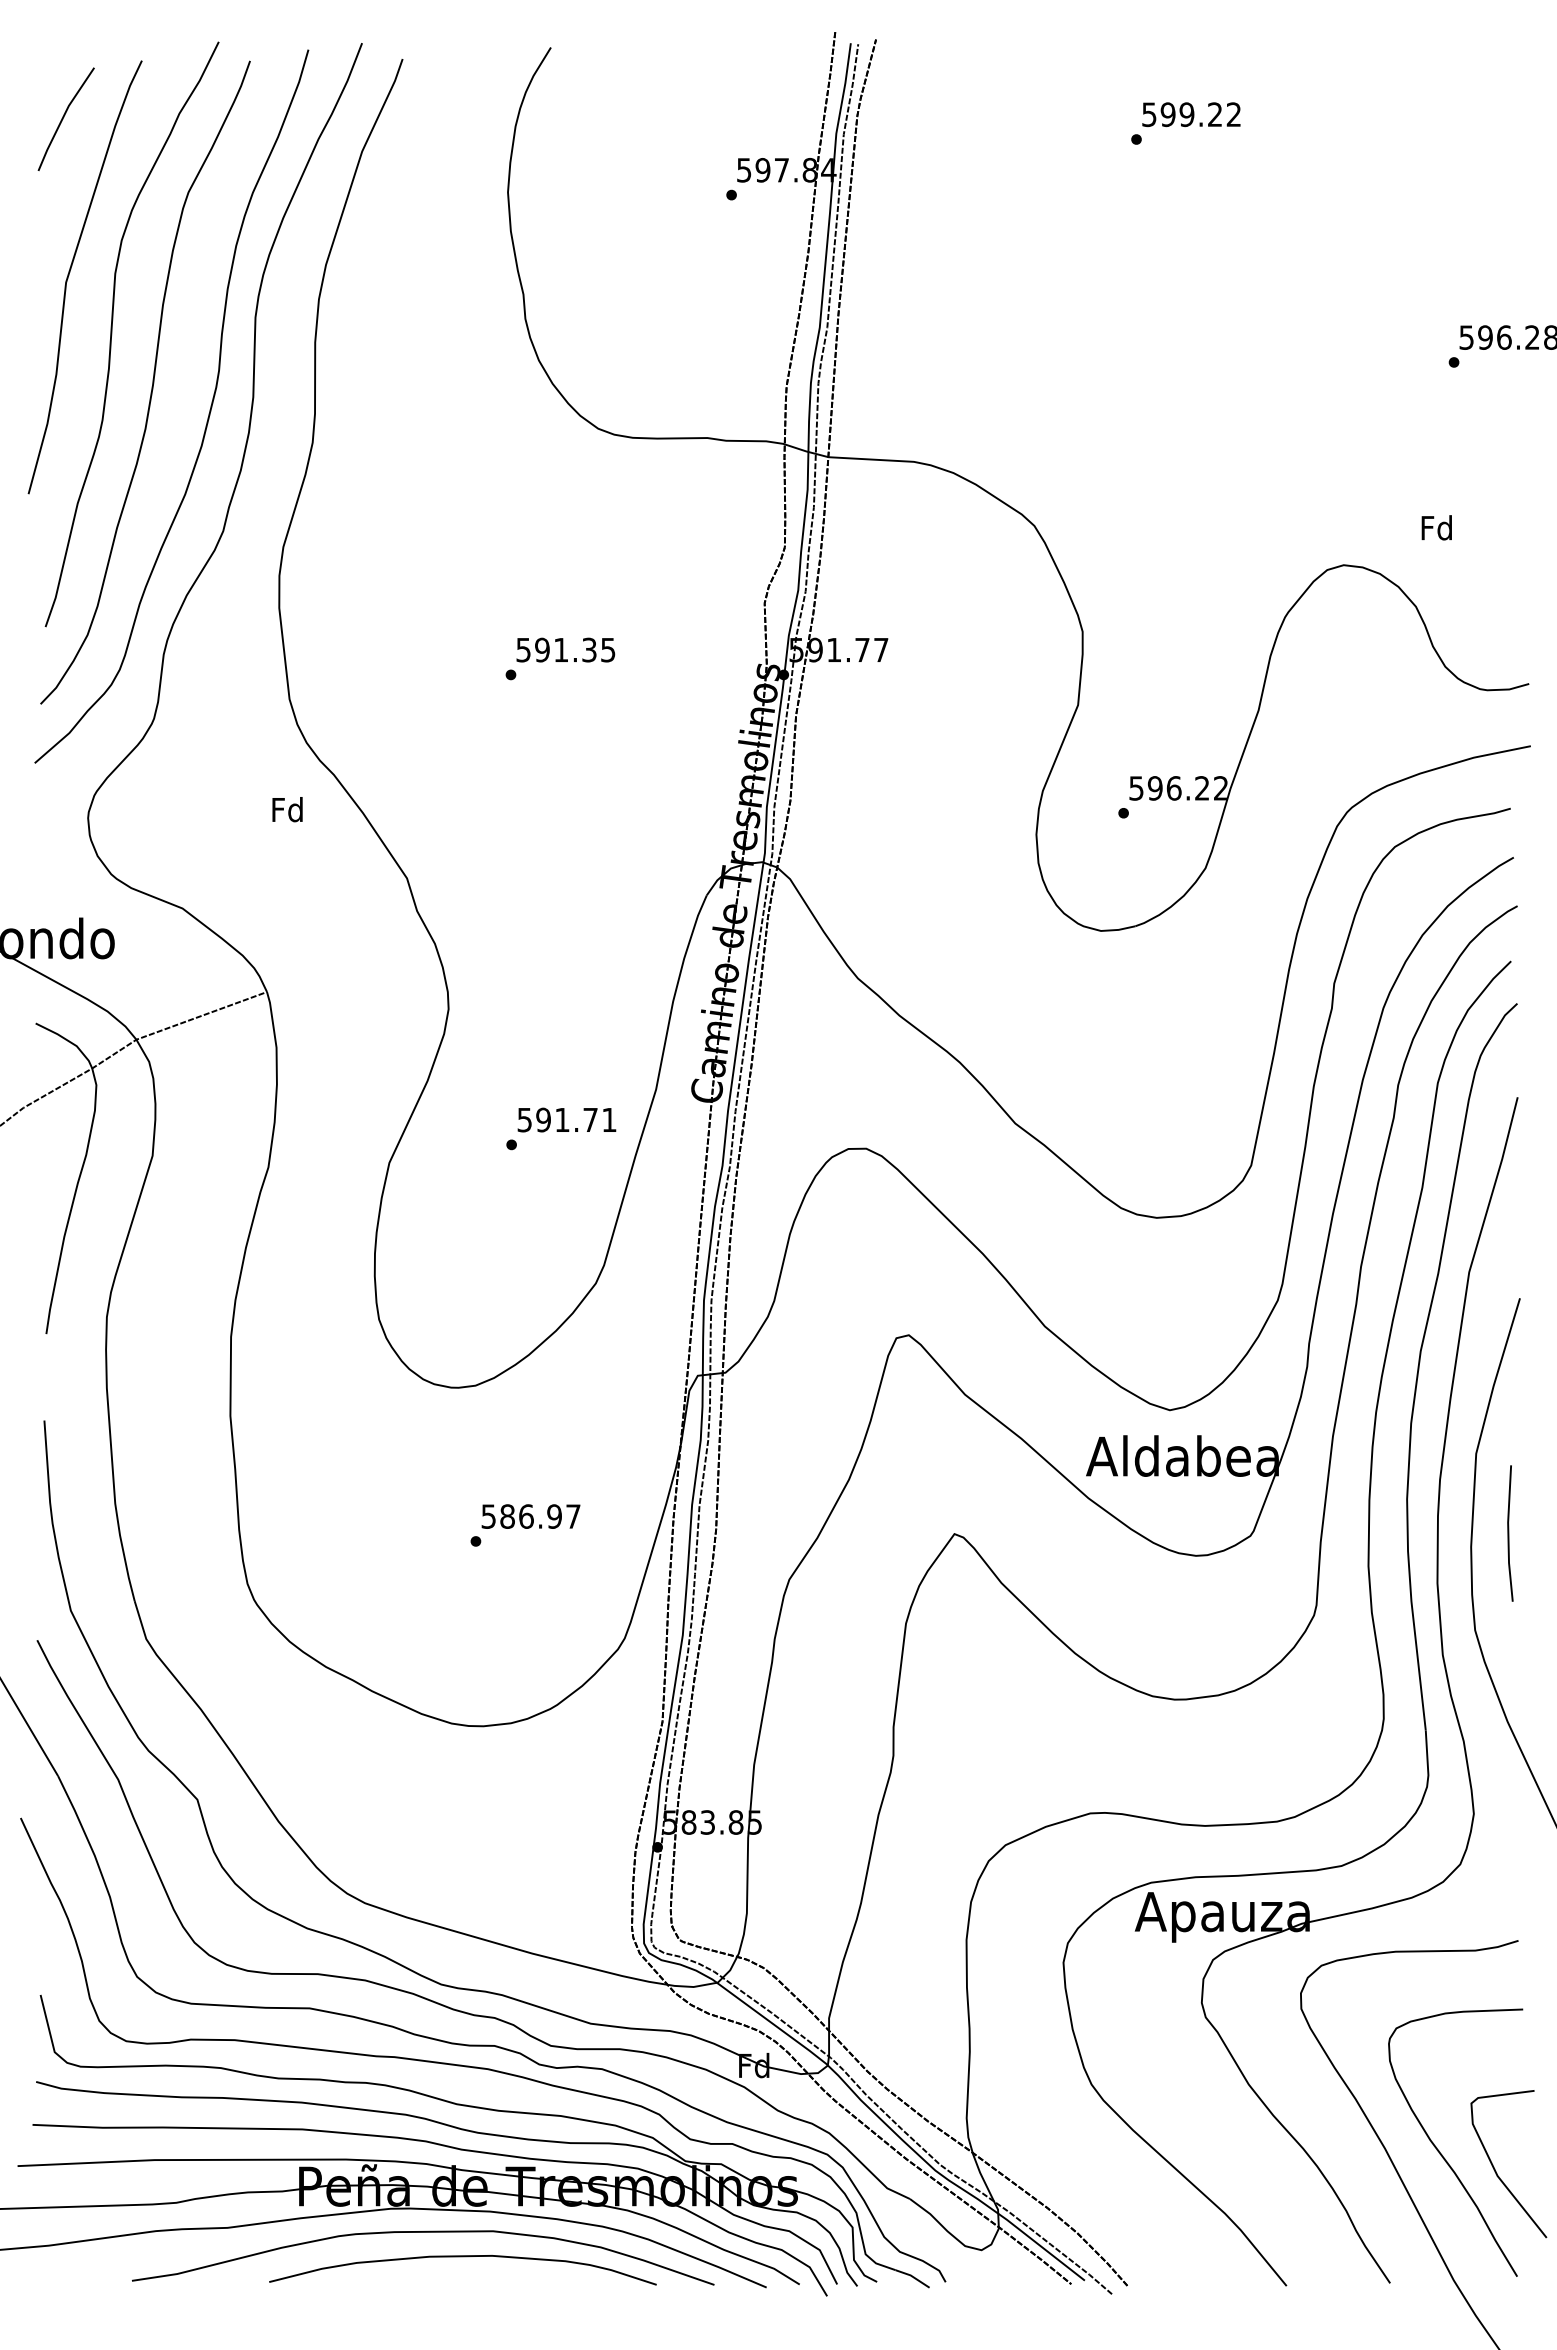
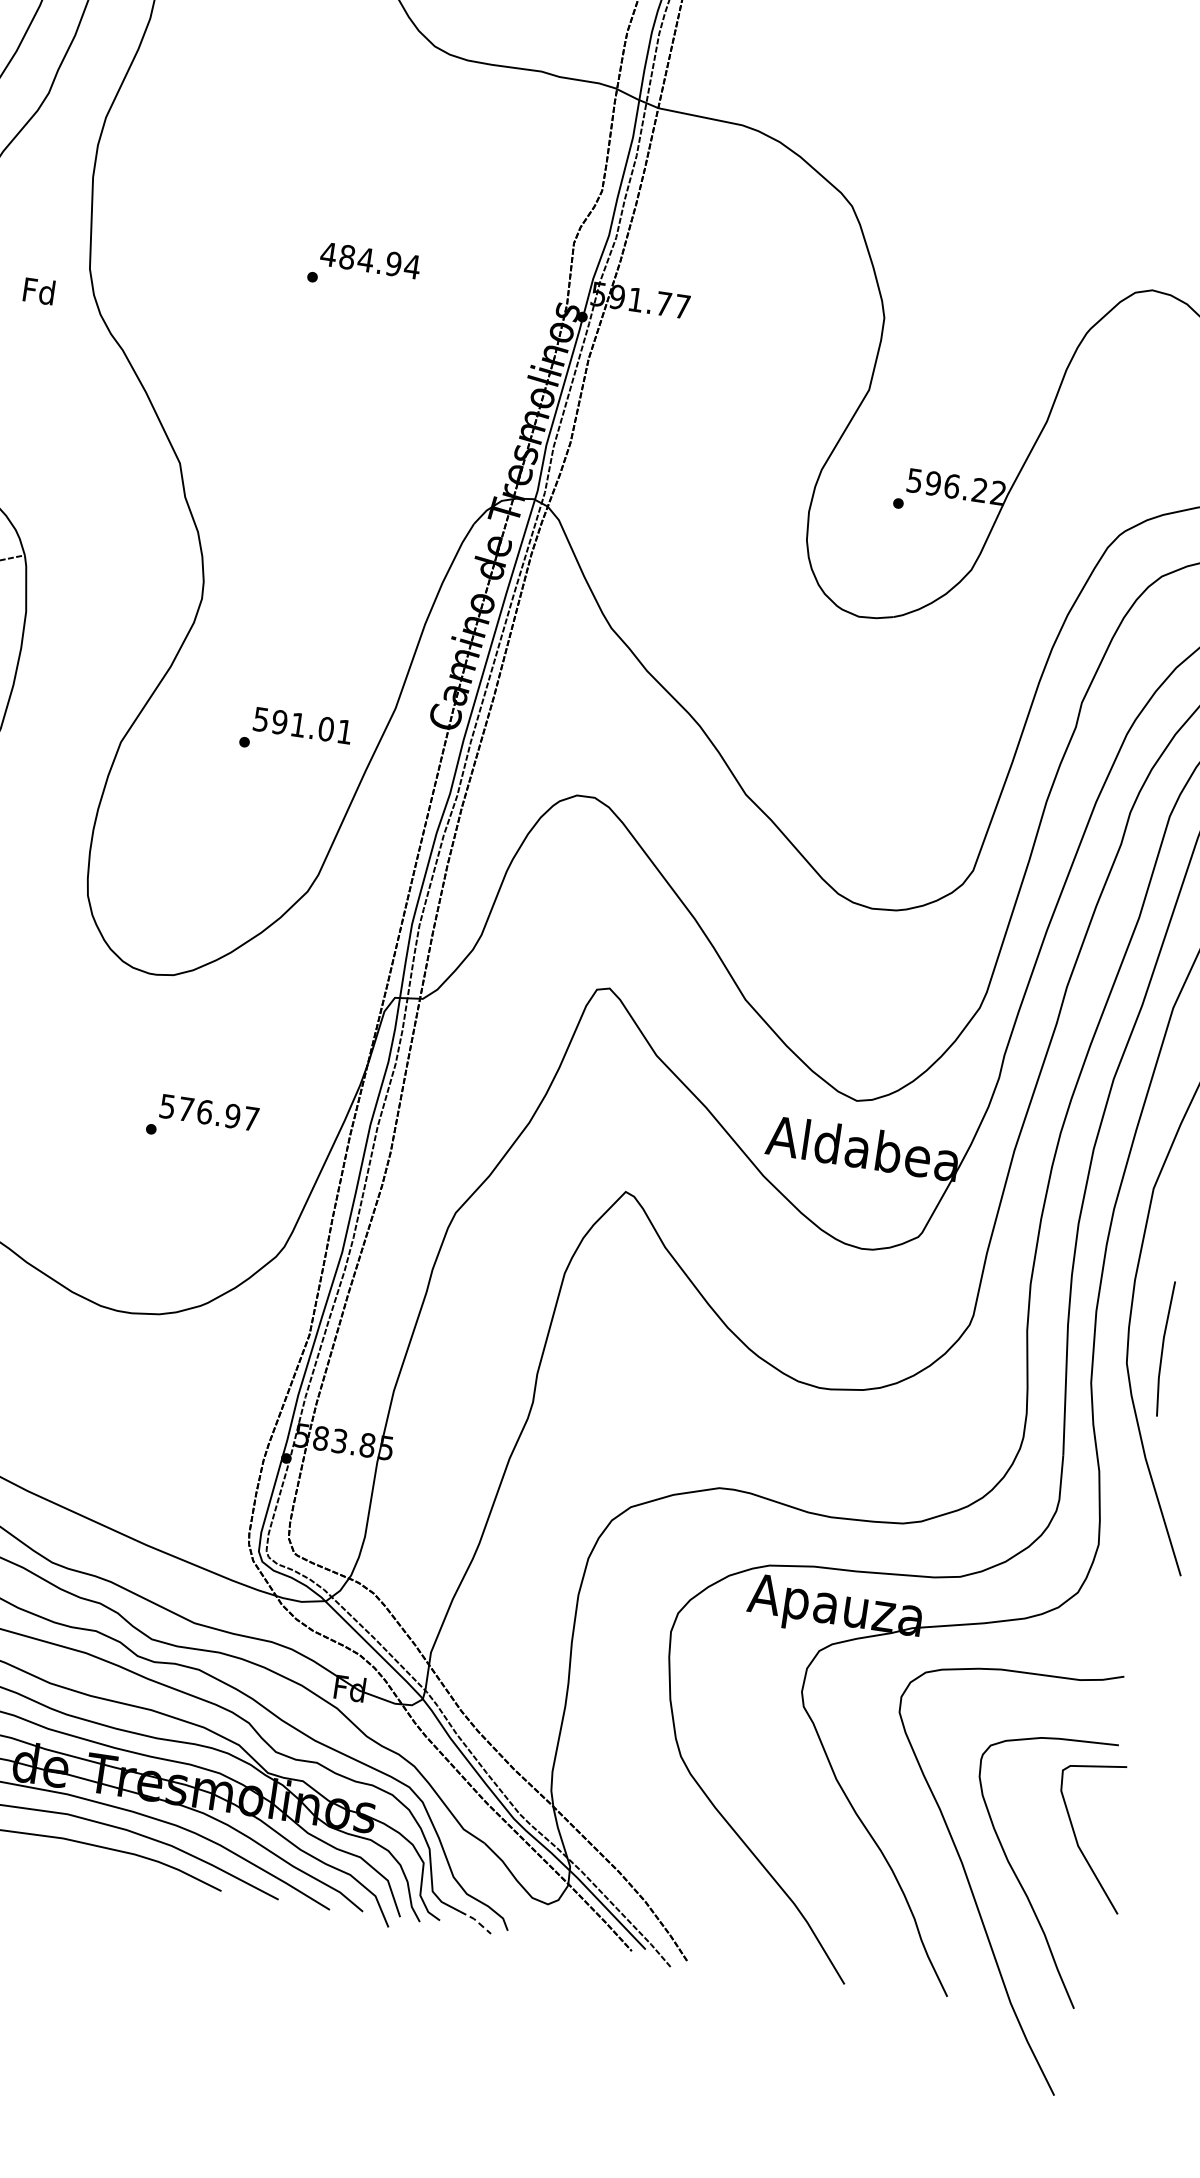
text: (565, 649) -> (370, 260), 591.35 -> 484.94
text: (287, 809) -> (39, 291), moved
text: (590, 1119) -> (326, 728), 591.71 -> 591.01
text: (507, 1516) -> (186, 1109), 586.97 -> 576.97
line: (1509, 1533) -> (1163, 1348), moved
curve: (1496, 2171) -> (1077, 1841), moved
line: (913, 2277) -> (476, 1921), solid -> dashed

